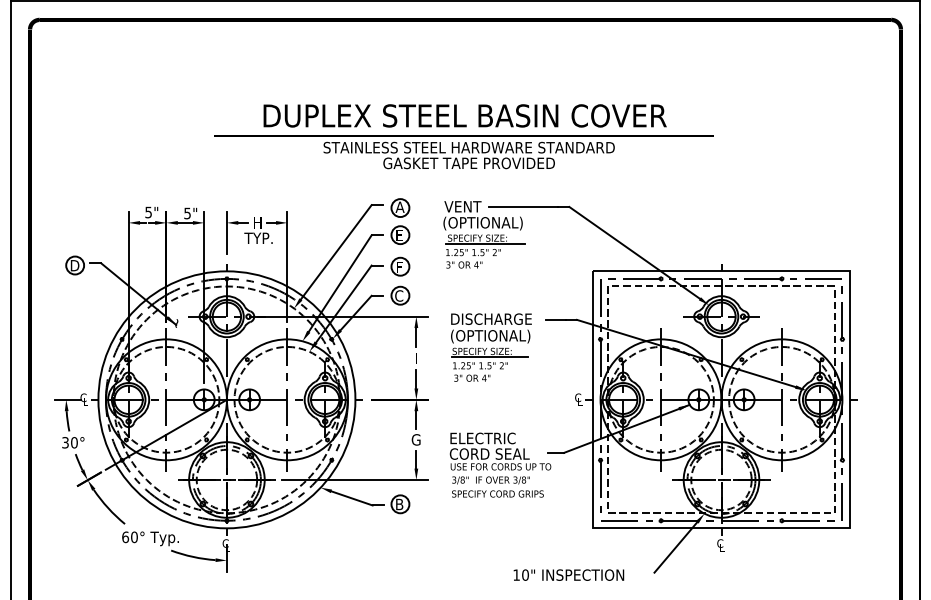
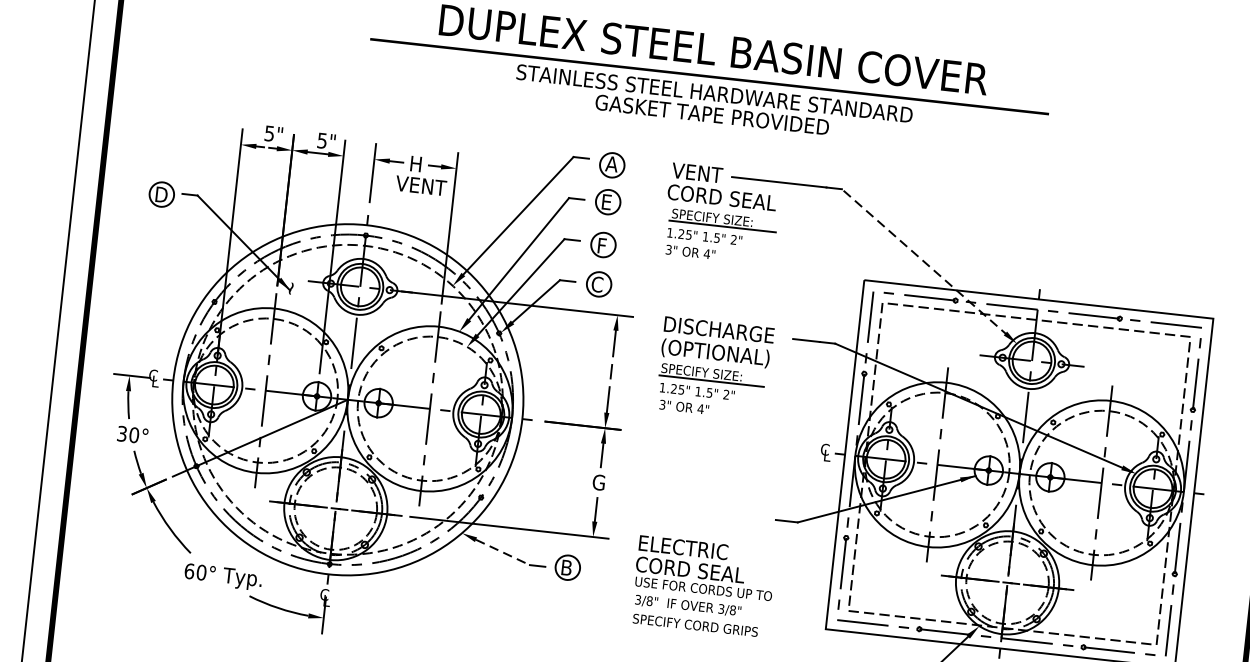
text: (482, 223) -> (721, 198), (OPTIONAL) -> CORD SEAL
text: (262, 237) -> (420, 184), TYP. -> VENT
line: (635, 253) -> (924, 262), solid -> dashed
text: (500, 464) -> (703, 585), moved
line: (352, 498) -> (503, 552), solid -> dashed

